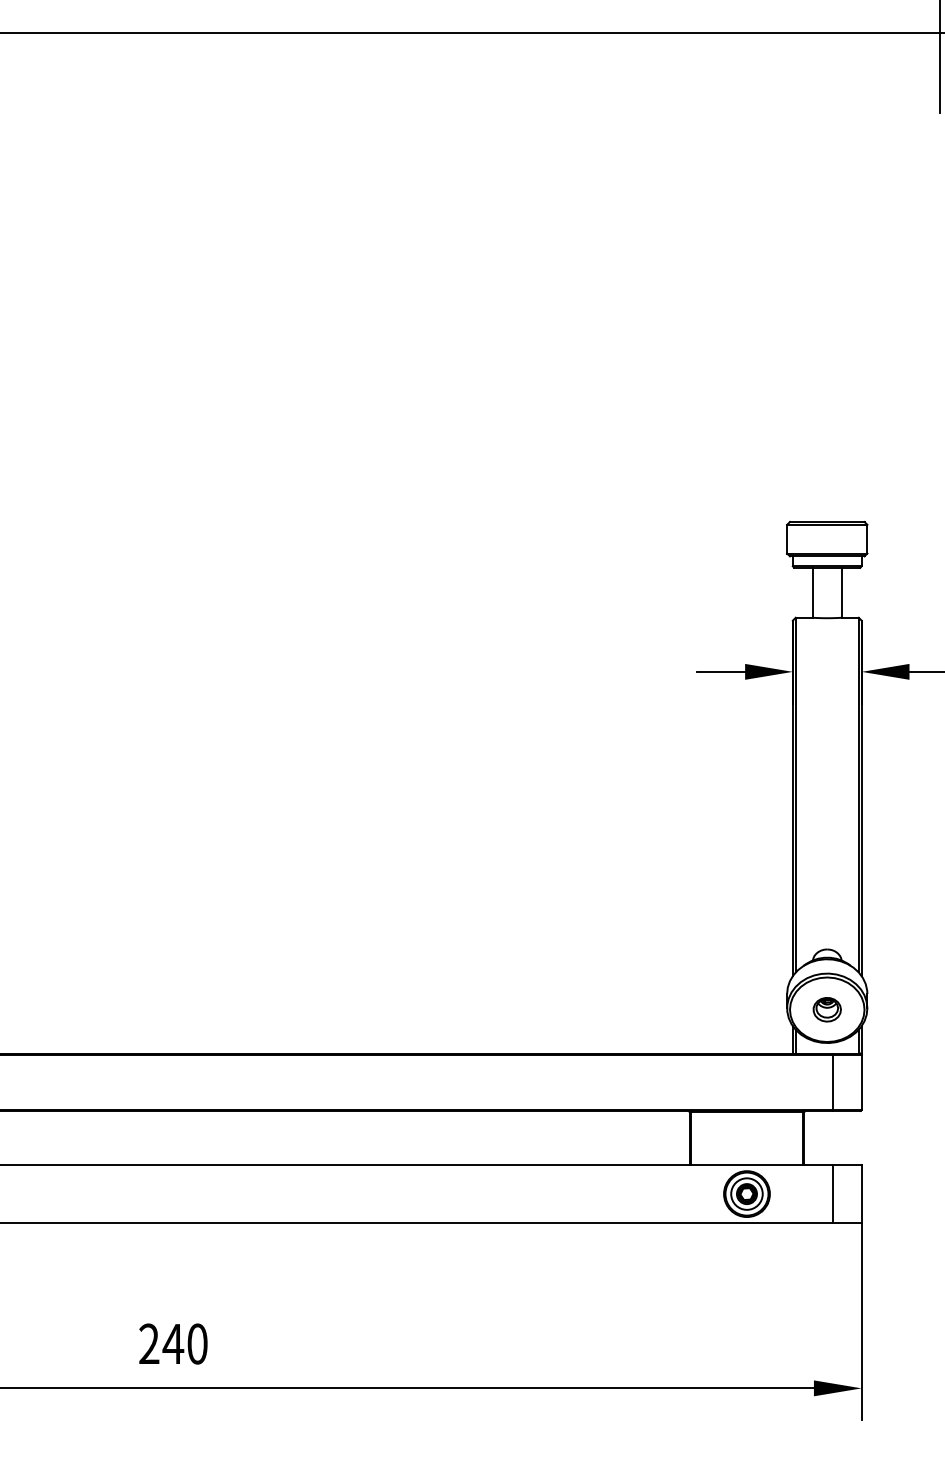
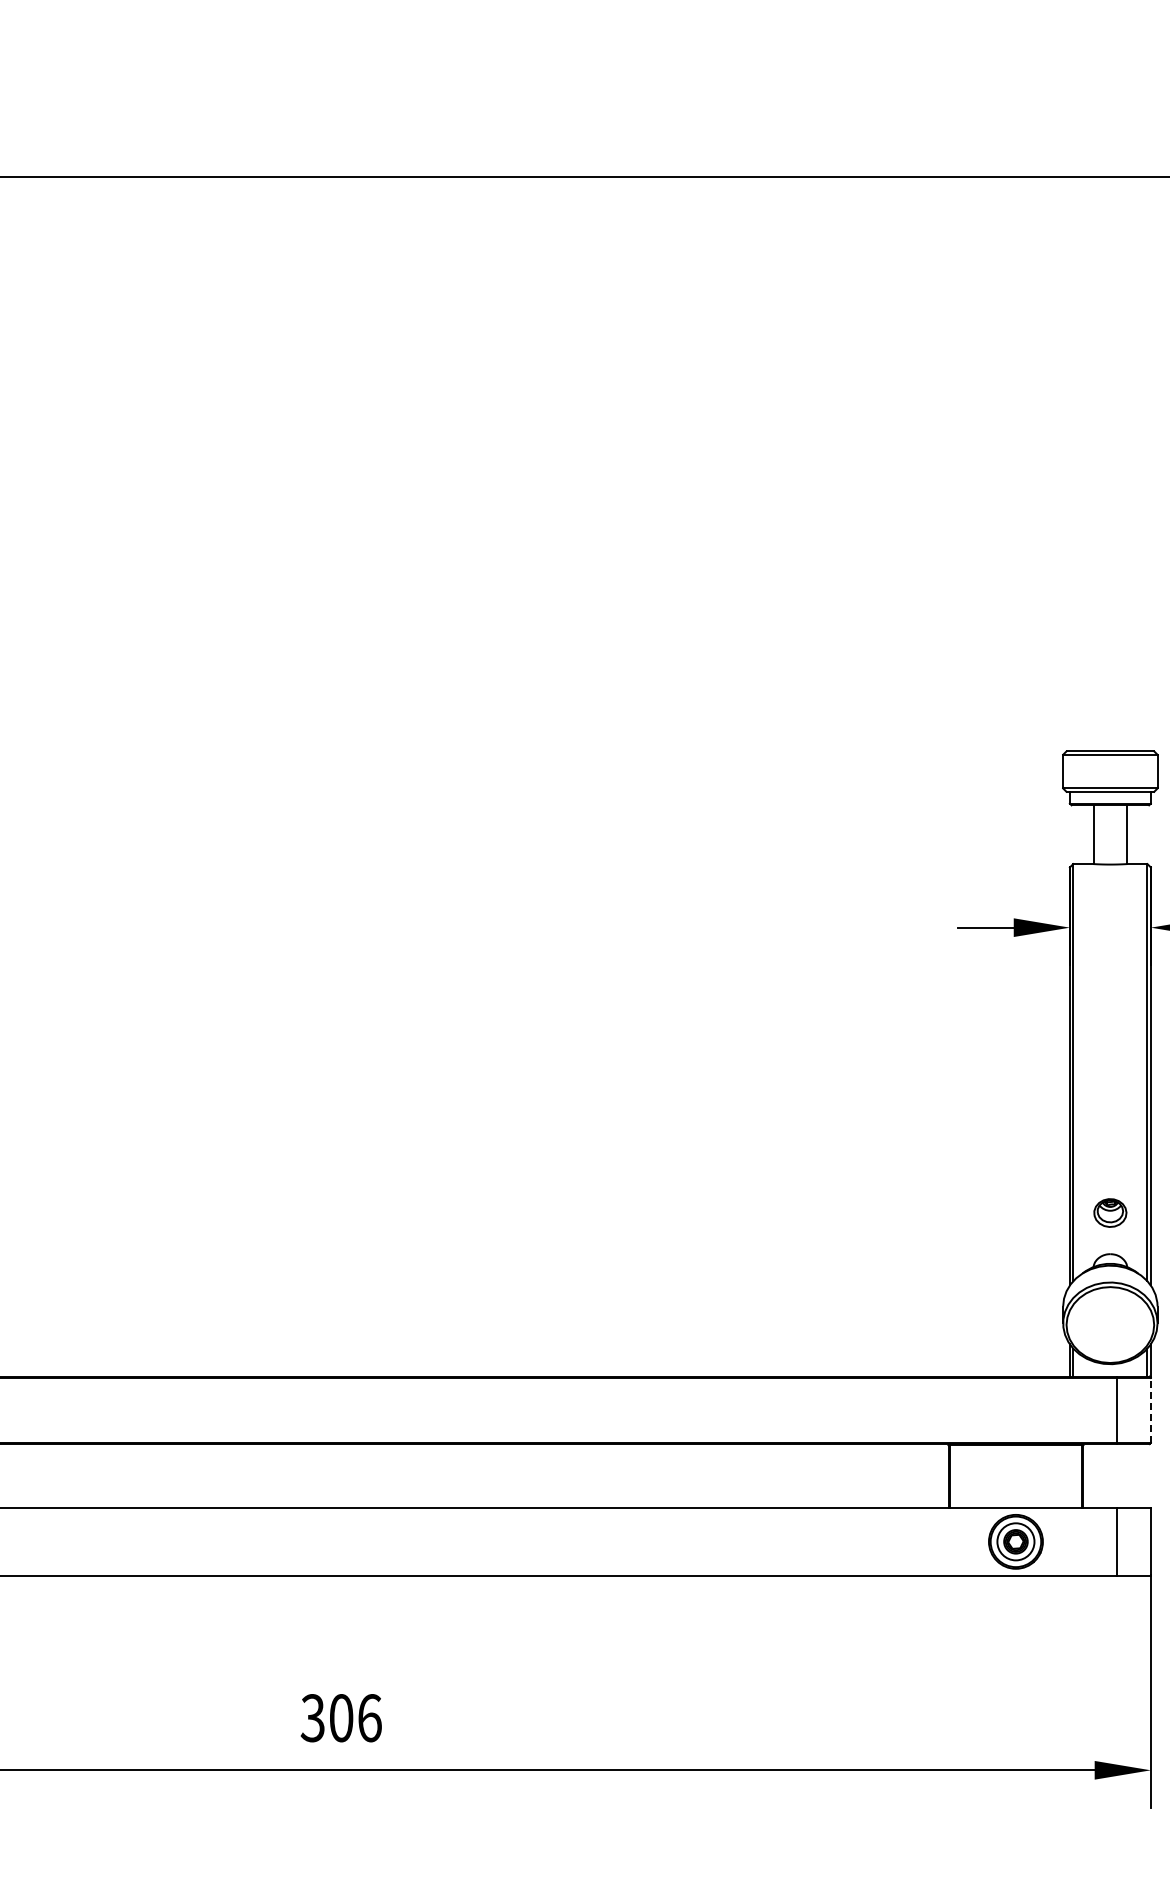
part: (827, 1009) -> (1110, 1212), moved
line: (861, 1081) -> (1150, 1409), solid -> dashed
text: (172, 1344) -> (340, 1718), 240 -> 306

